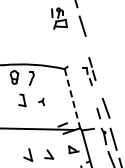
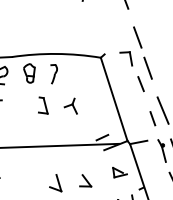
part: (89, 71) -> (136, 59), size x1.67
line: (72, 98) -> (114, 99), dashed -> solid
part: (41, 101) -> (70, 105), size x1.67

